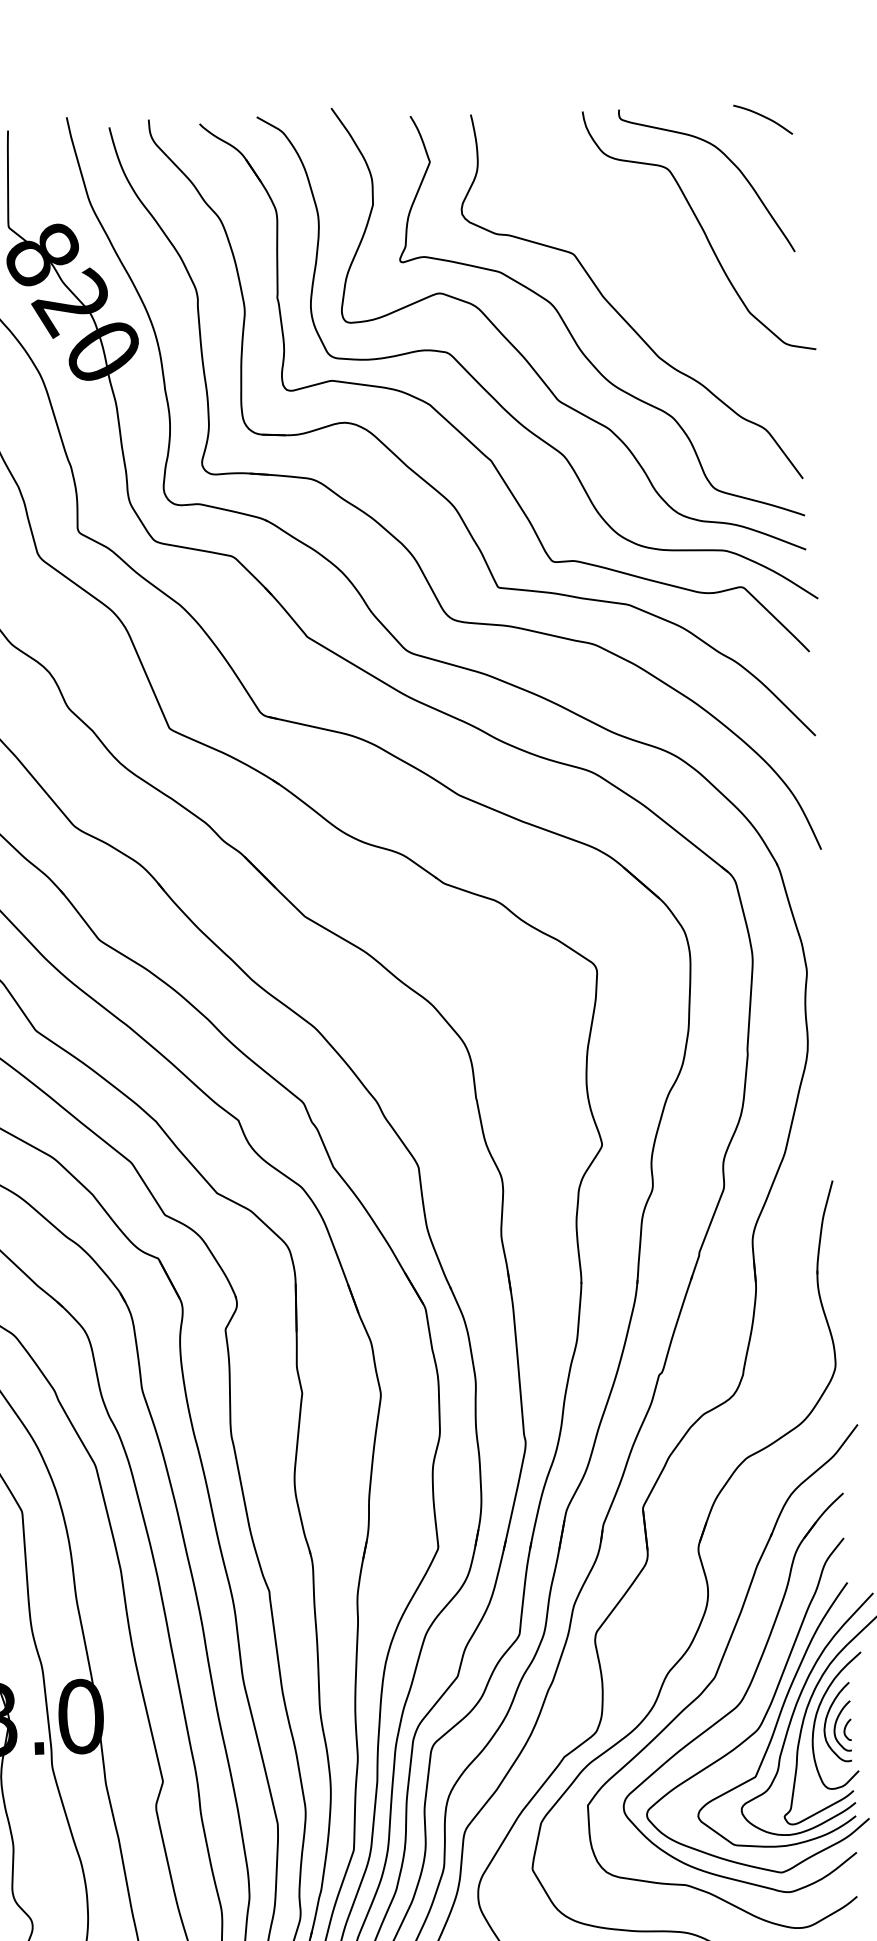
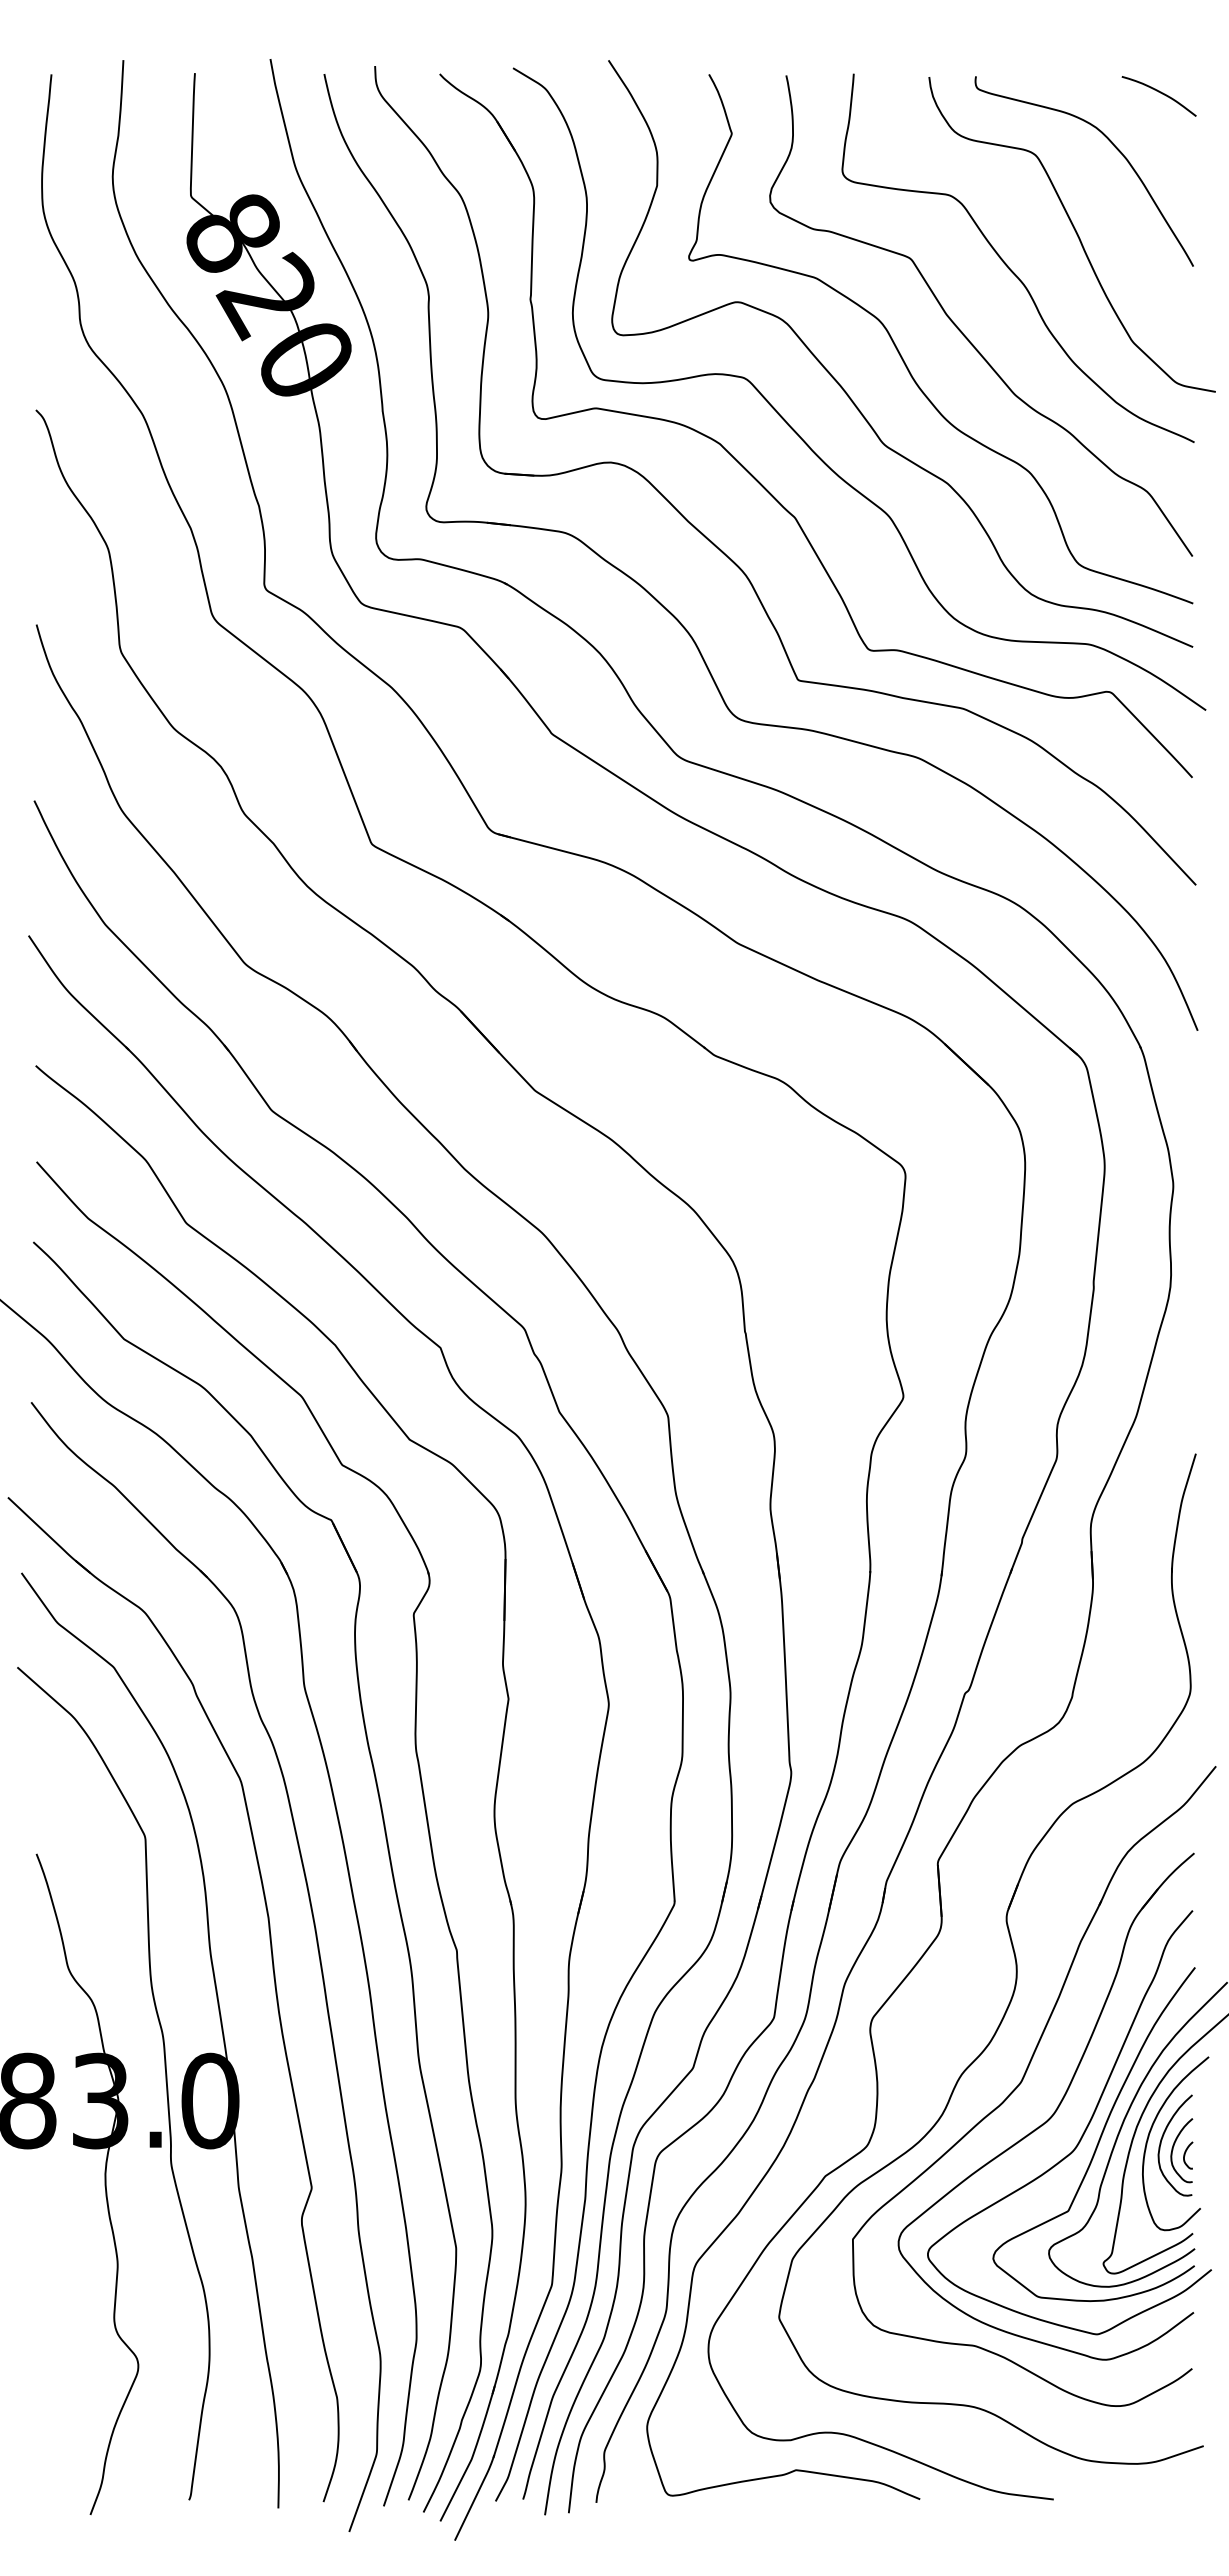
curve: (649, 255) -> (1007, 264), added

